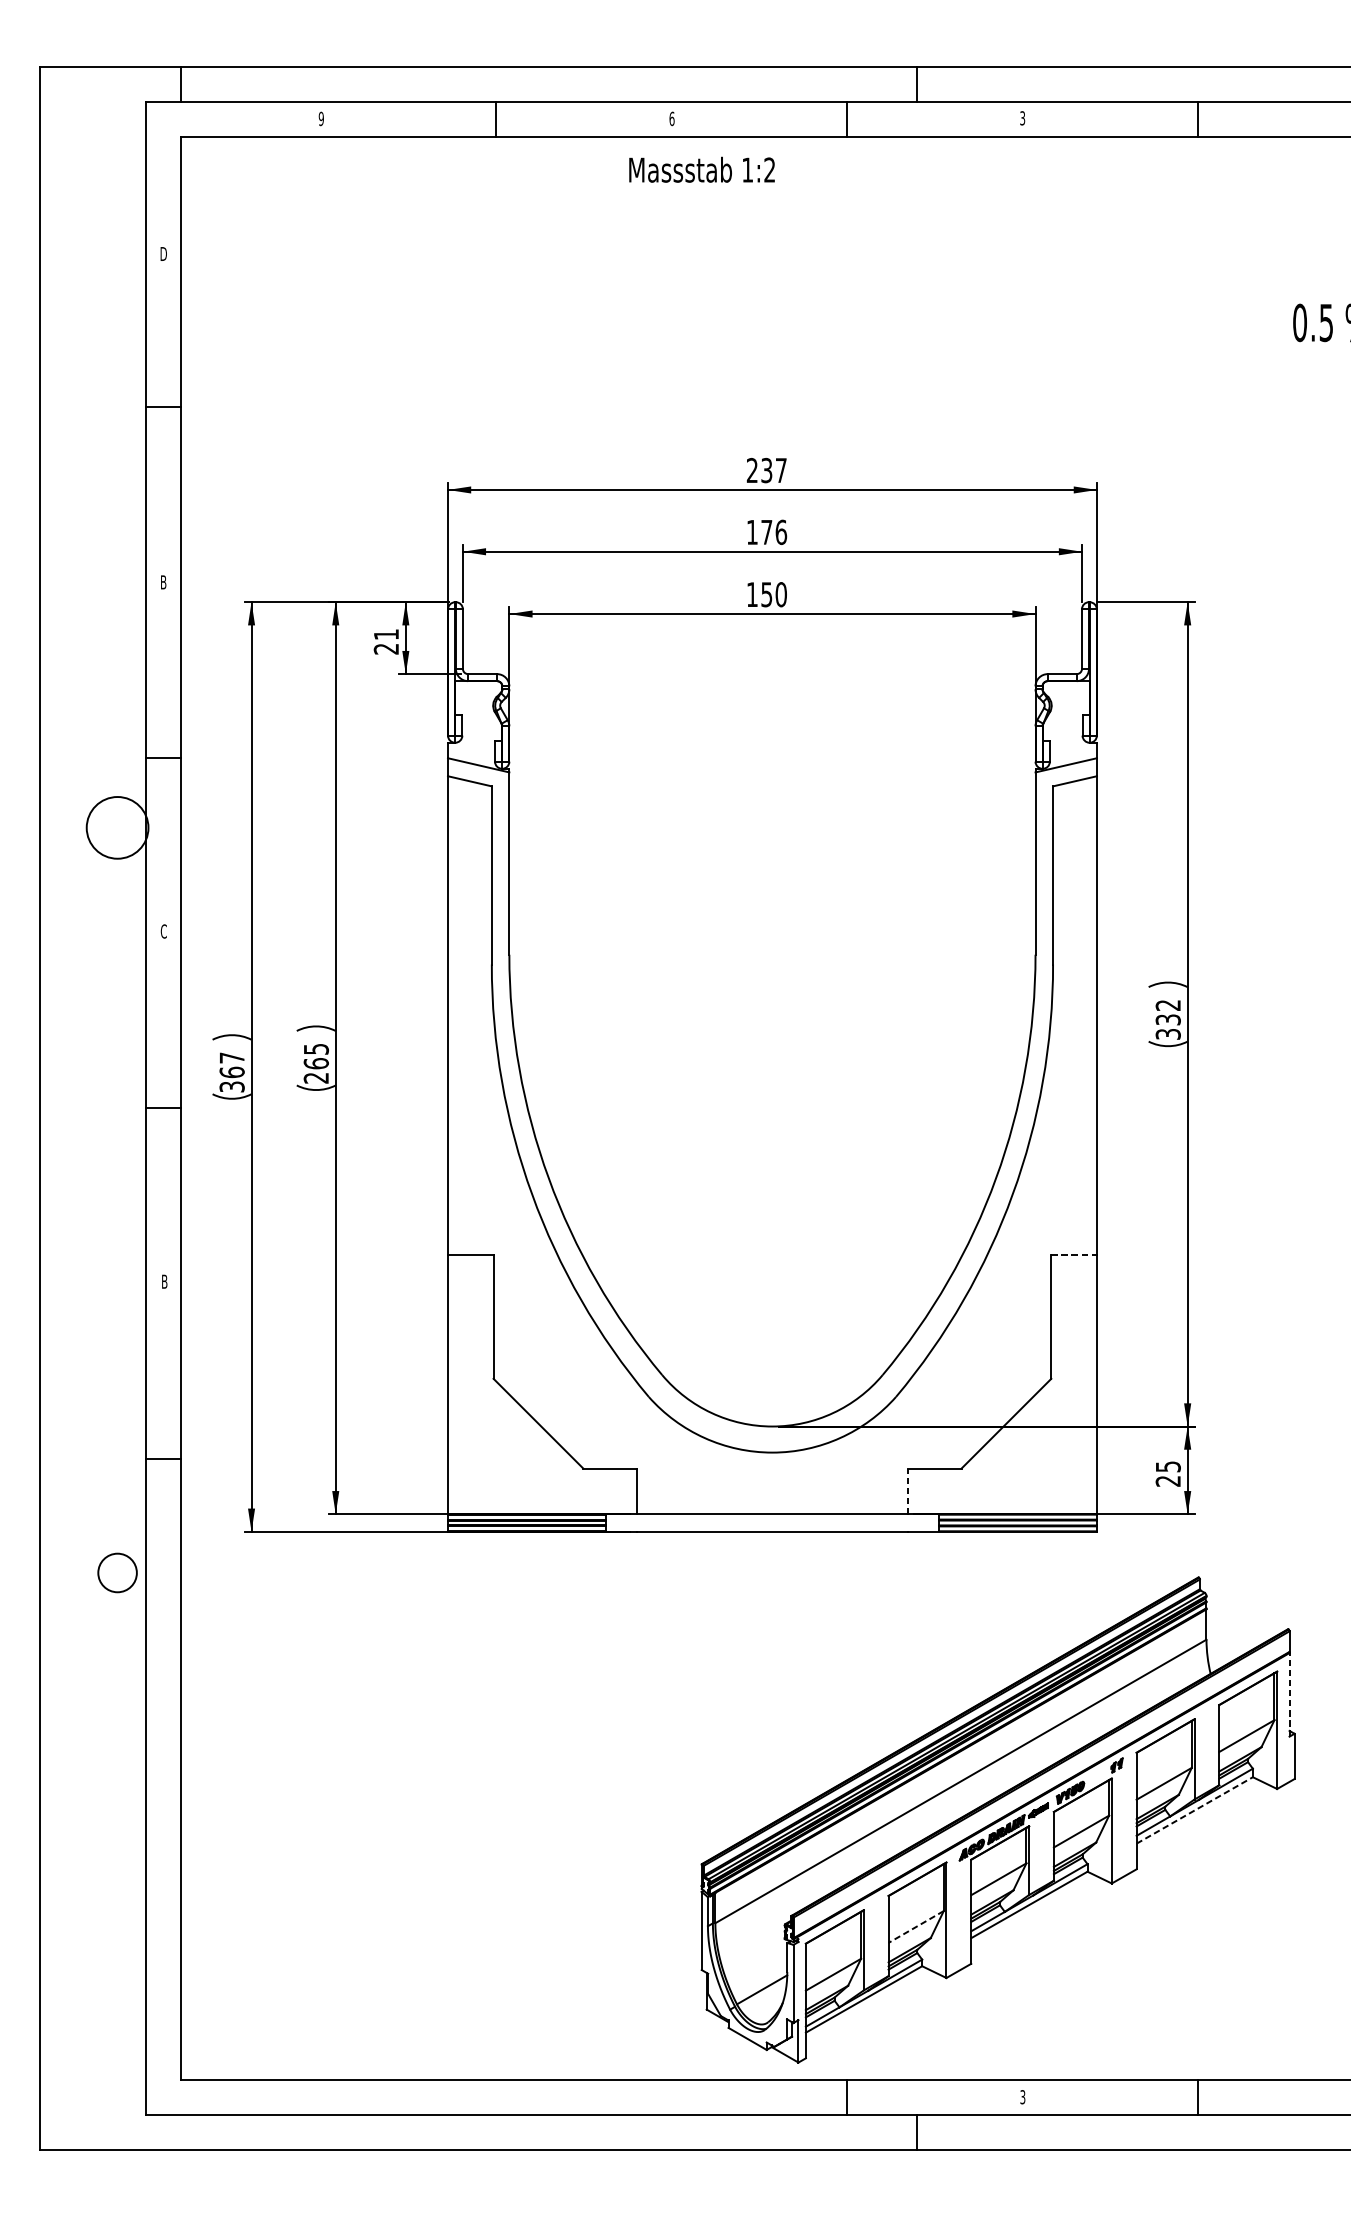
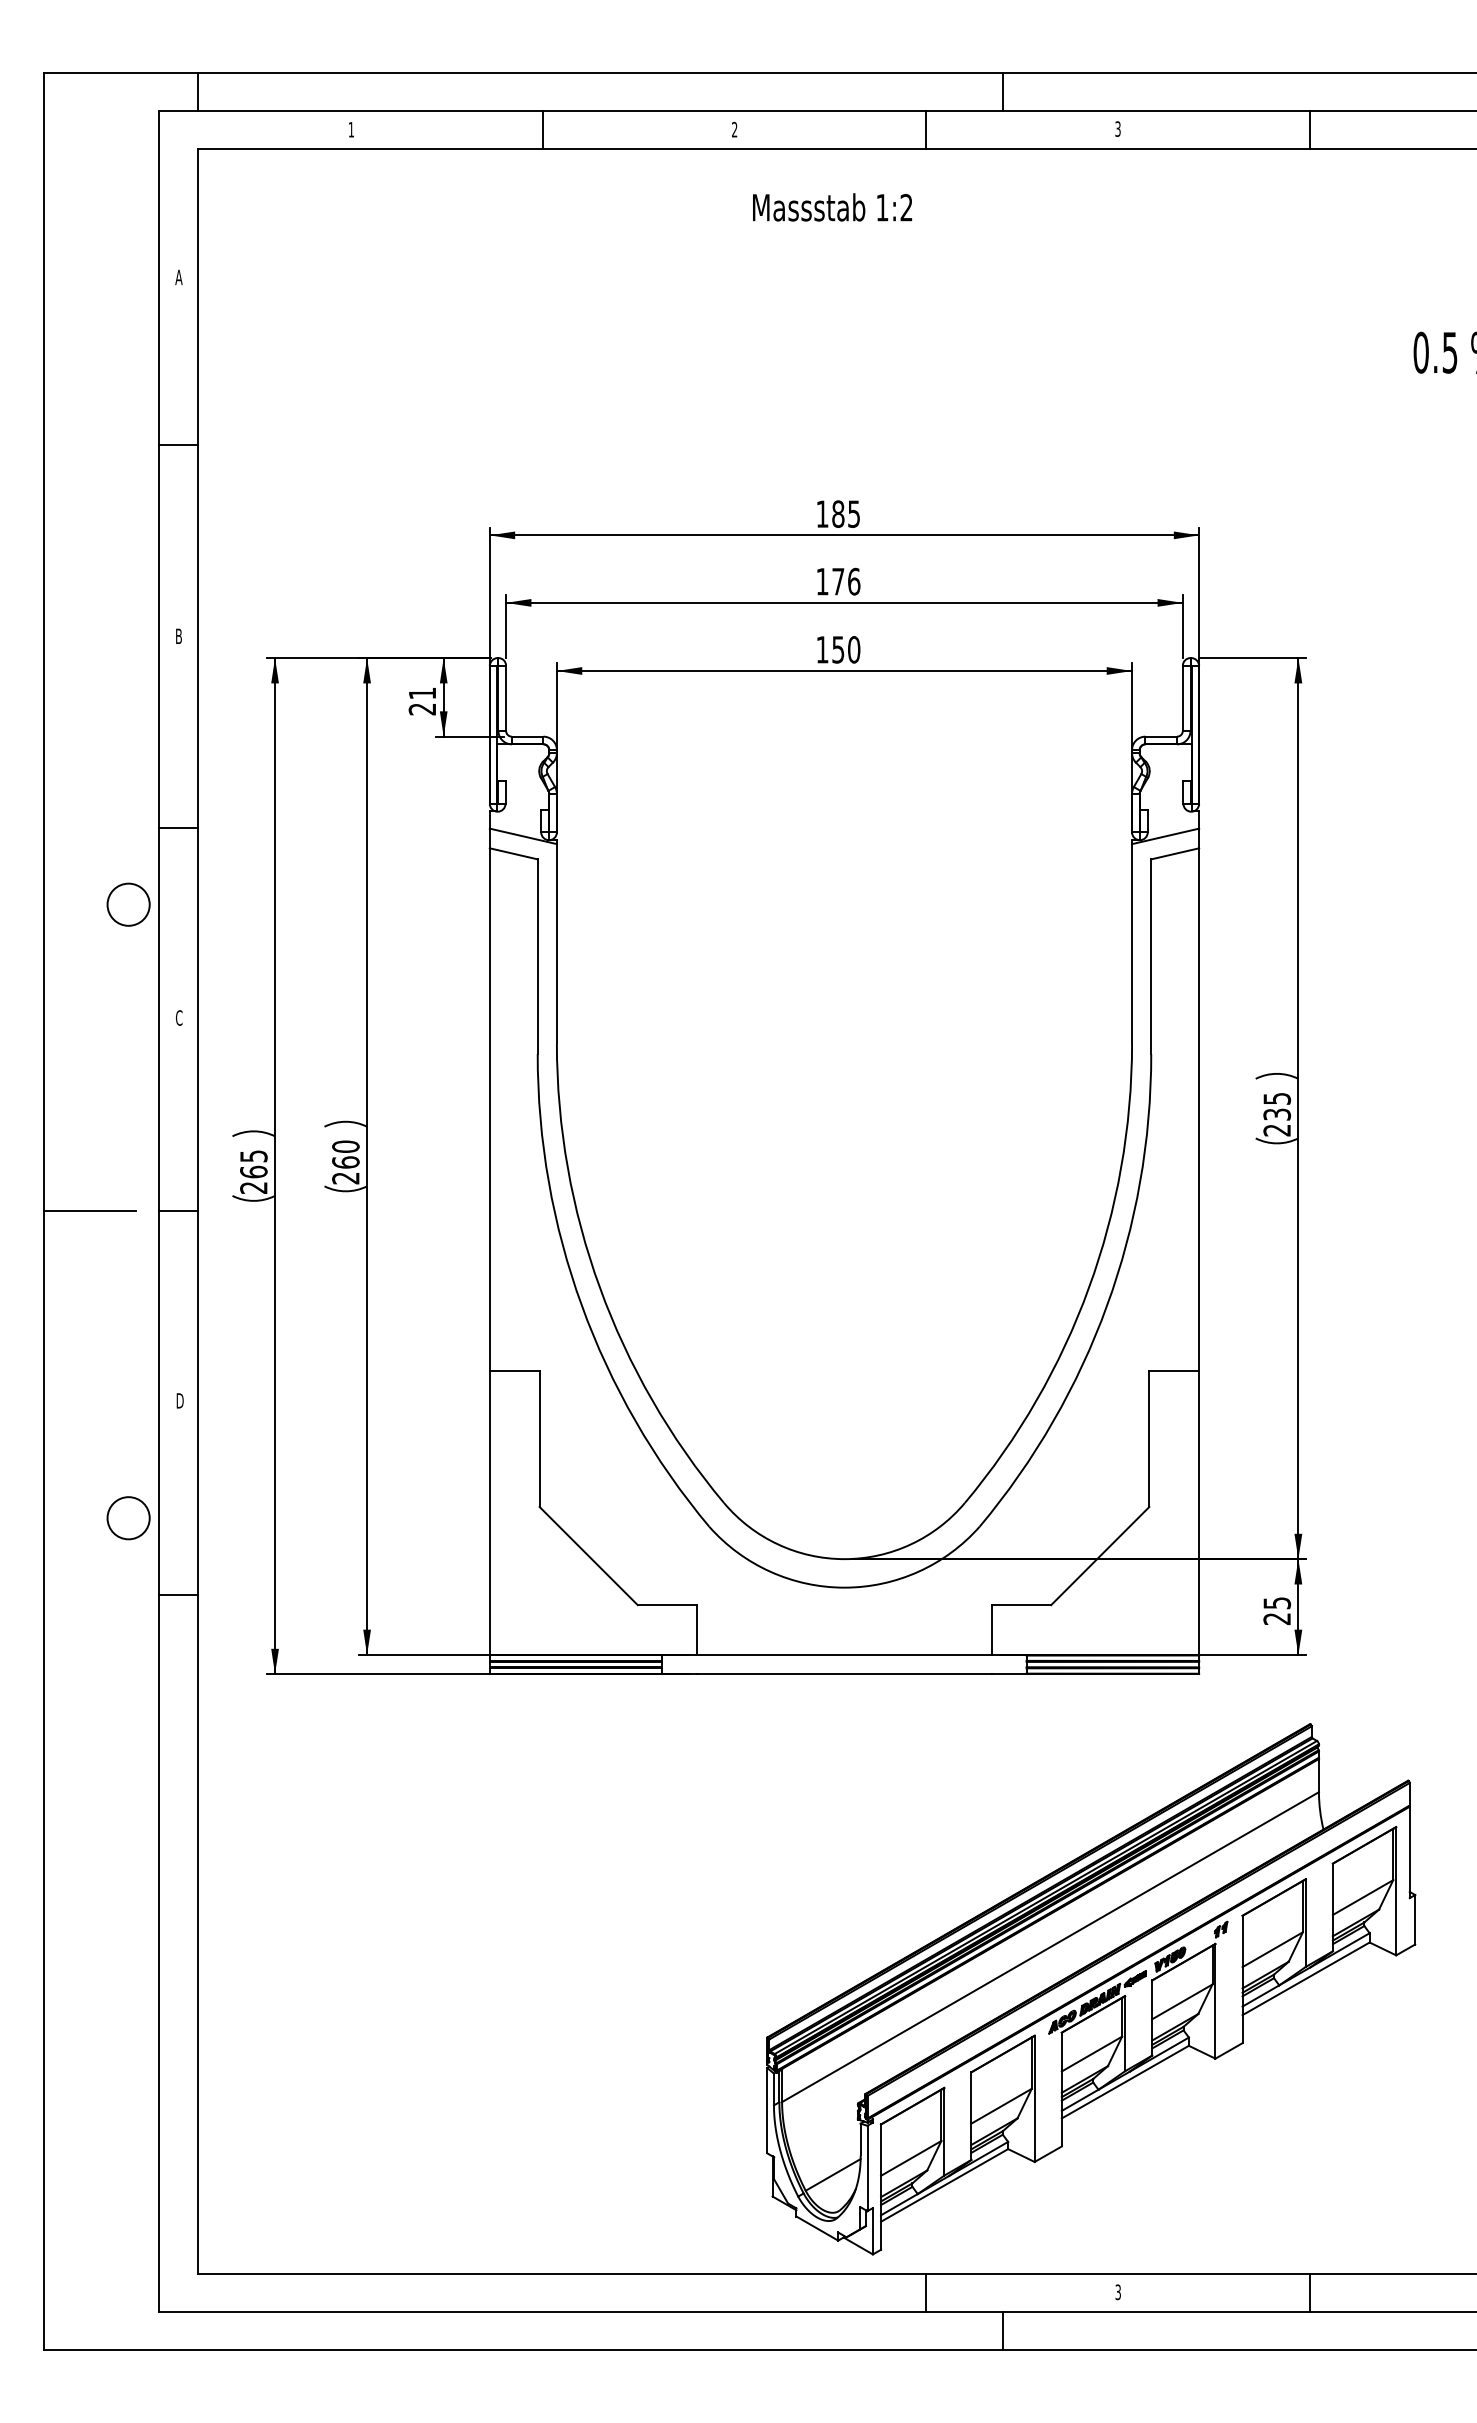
text: (321, 118) -> (351, 129), 9 -> 1
text: (671, 118) -> (734, 129), 6 -> 2
text: (702, 169) -> (832, 207), moved
text: (163, 254) -> (178, 277), D -> A
text: (766, 469) -> (837, 513), 237 -> 185
circle: (117, 827) -> (128, 904), size x0.62
text: (1168, 1019) -> (1277, 1114), 332 -> 235
text: (315, 1049) -> (345, 1146), 265 -> 260
text: (231, 1071) -> (253, 1171), 367 -> 265
line: (82, 1108) -> (90, 1211), added
line: (1074, 1254) -> (1174, 1371), dashed -> solid
text: (164, 1281) -> (179, 1400), B -> D
line: (907, 1491) -> (992, 1630), dashed -> solid
circle: (117, 1573) -> (128, 1518), moved
line: (1289, 1694) -> (1409, 1852), dashed -> solid
line: (1195, 1810) -> (1306, 1978), dashed -> solid
line: (916, 1927) -> (1001, 2106), dashed -> solid

